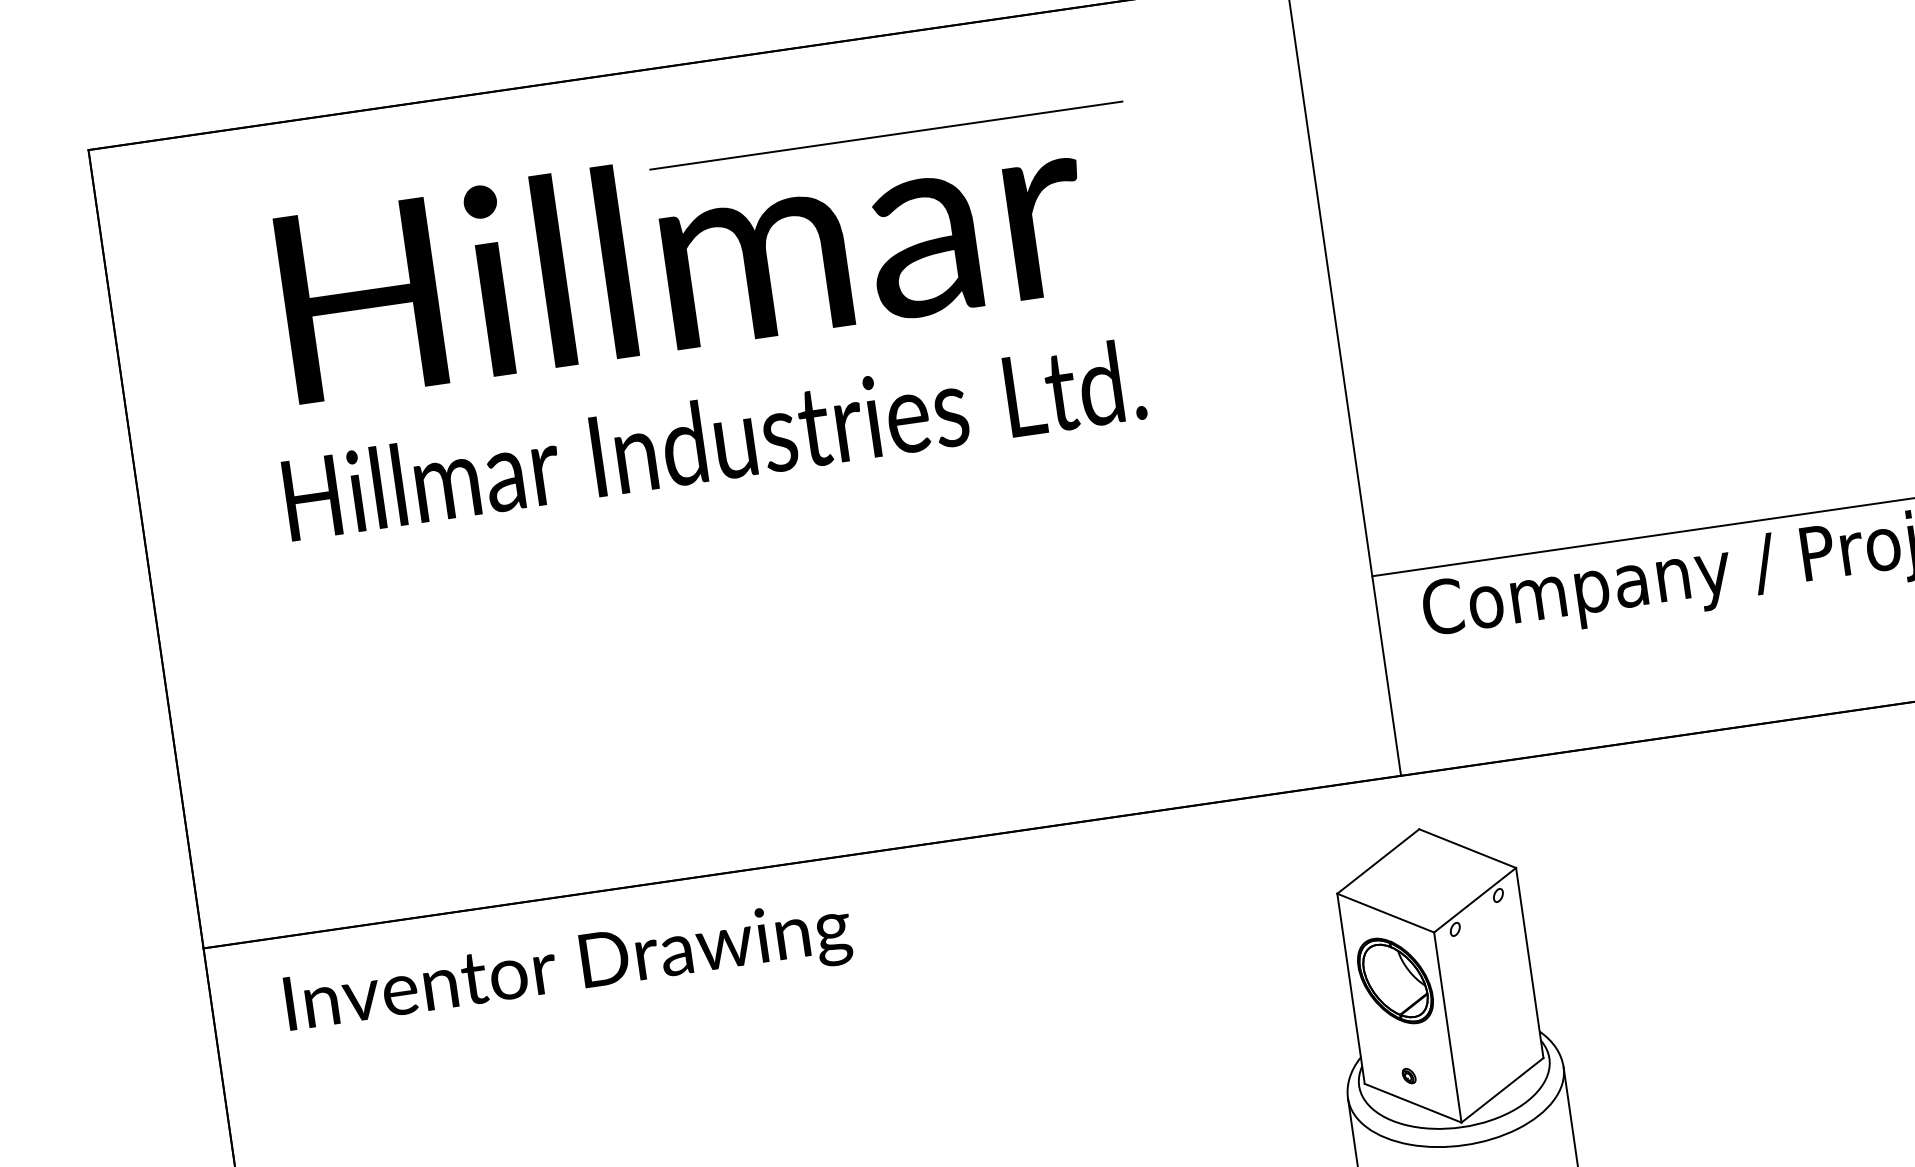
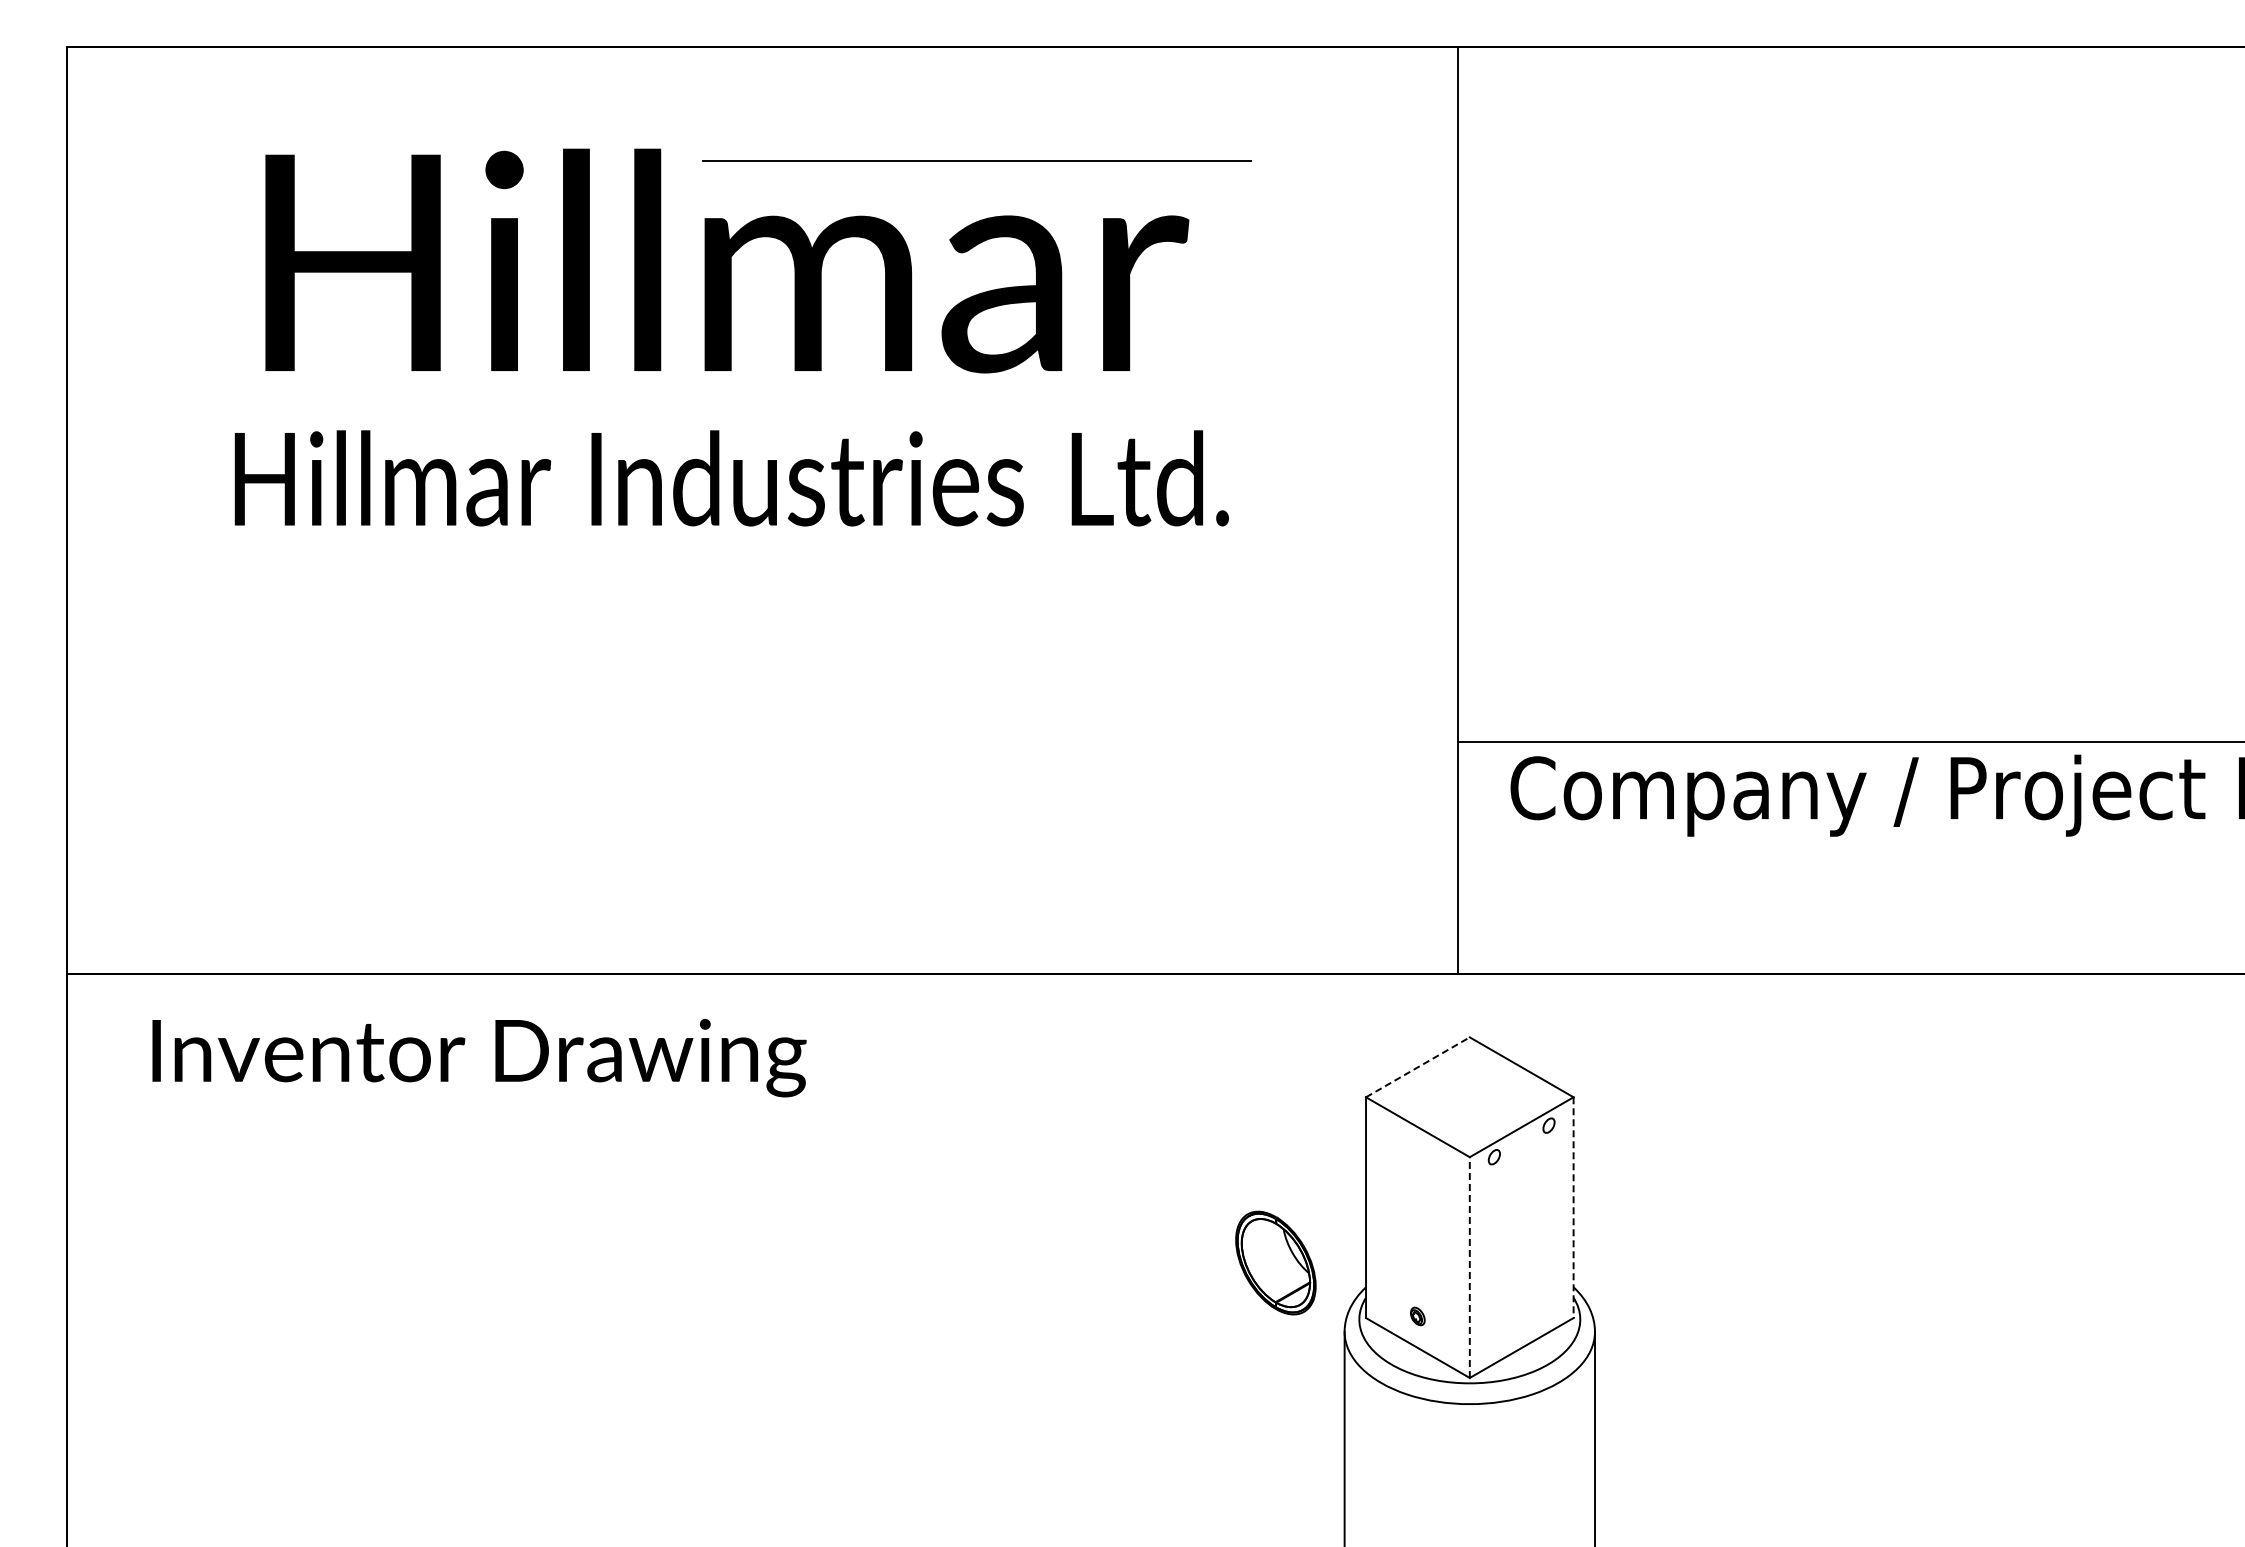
line: (1377, 861) -> (1417, 1067), solid -> dashed
line: (1529, 963) -> (1573, 1208), solid -> dashed
part: (1395, 980) -> (1275, 1262), moved
line: (1447, 1027) -> (1469, 1267), solid -> dashed

